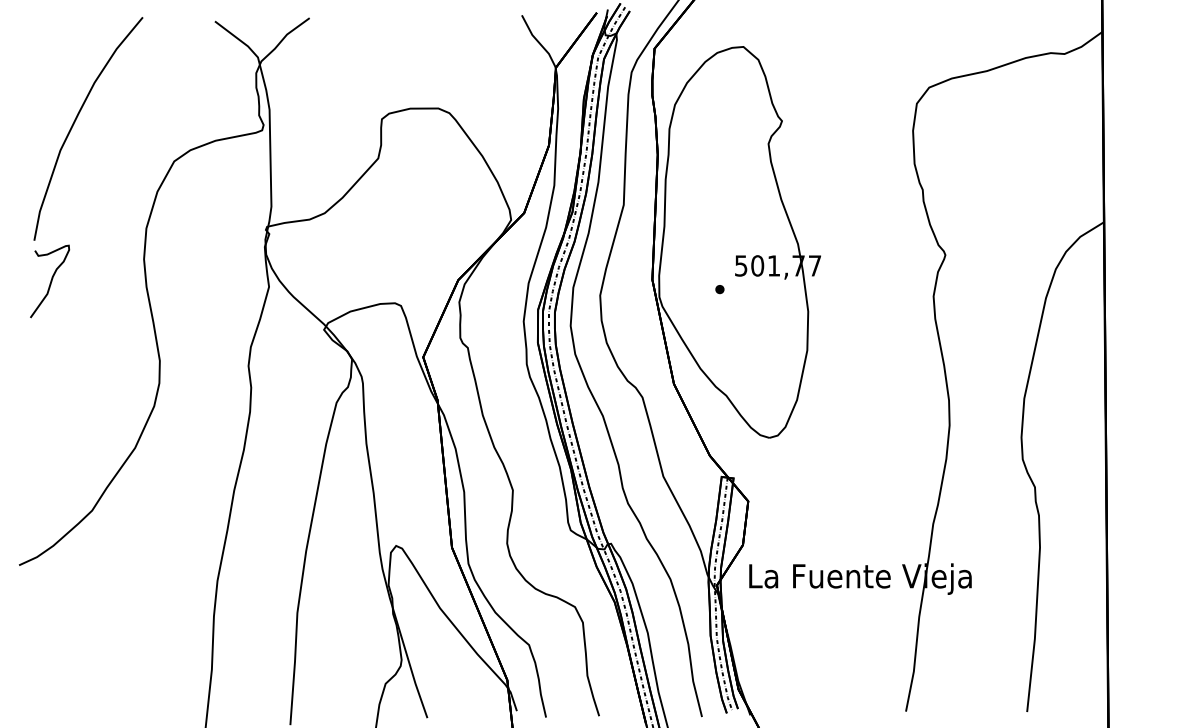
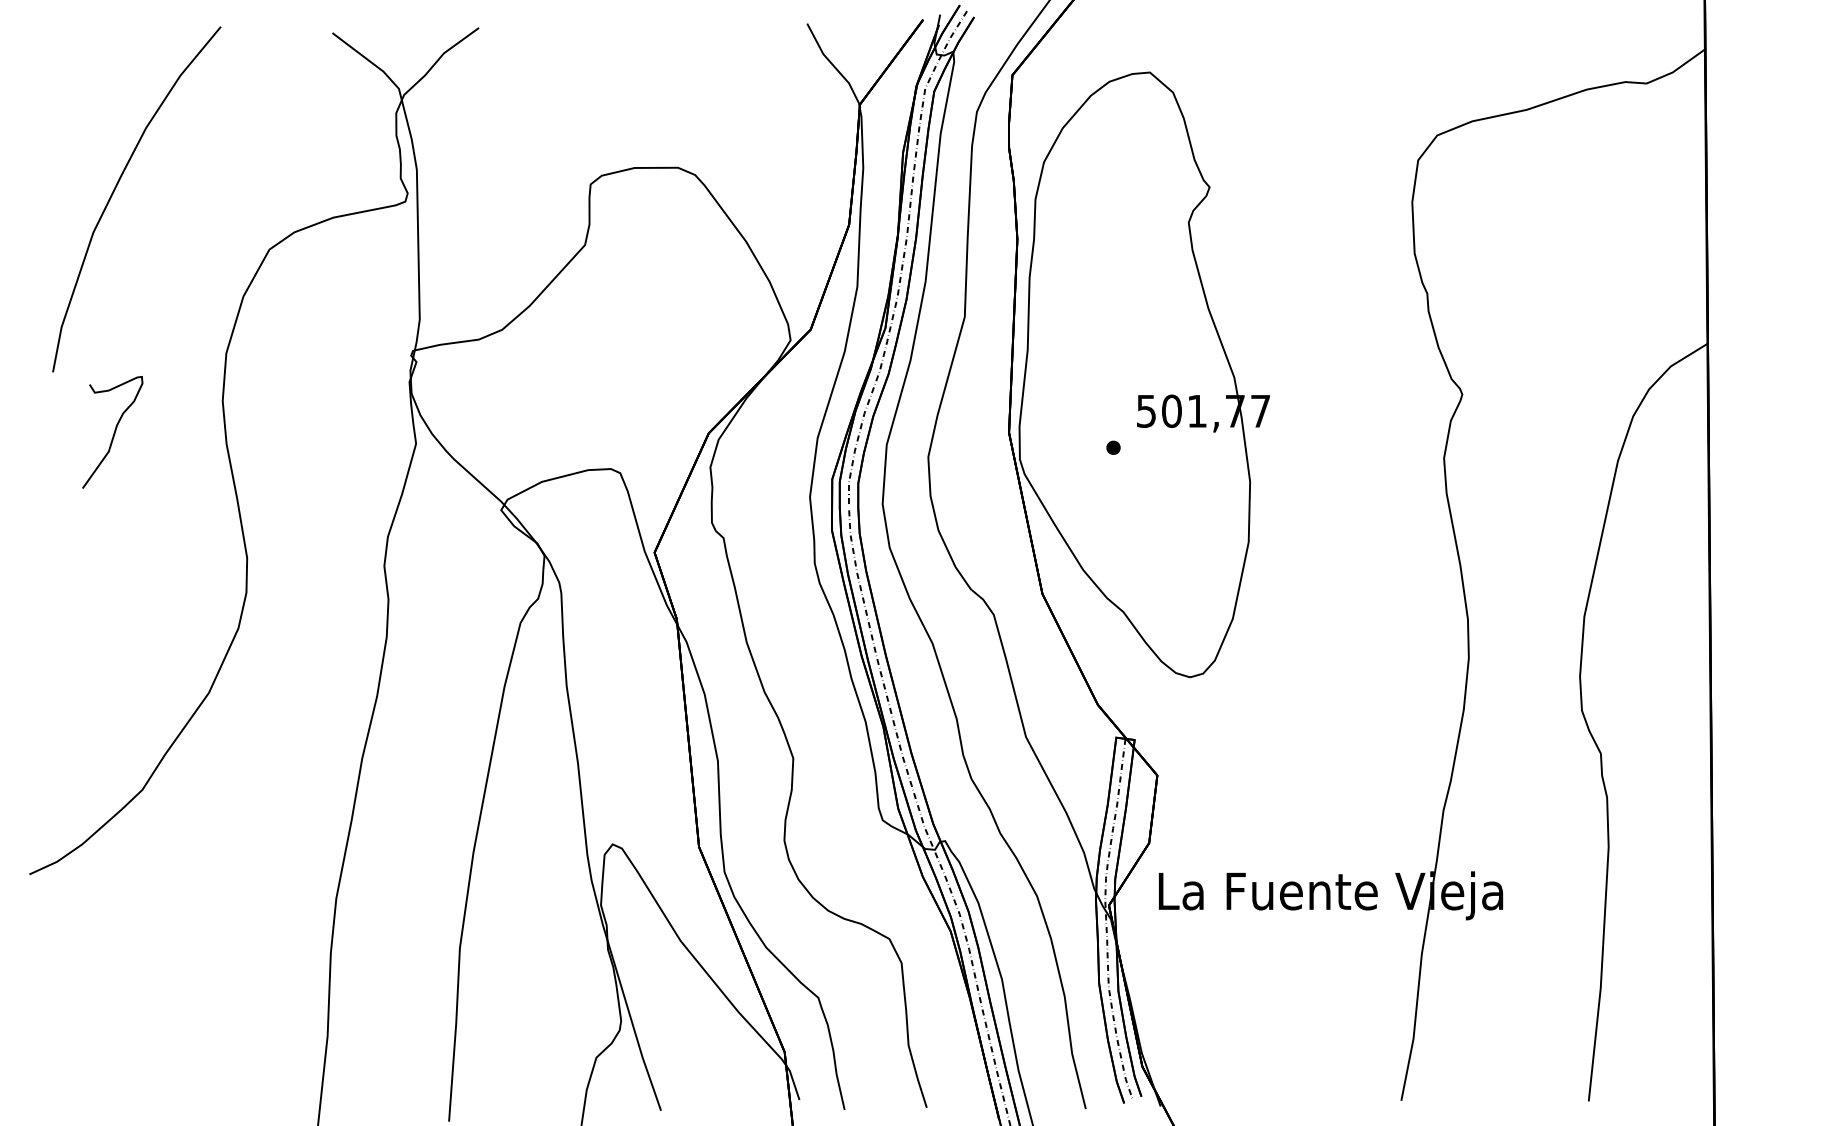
curve: (50, 281) -> (113, 432), moved

